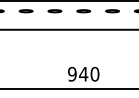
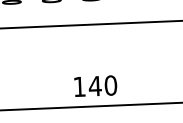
text: (72, 73) -> (79, 85), 940 -> 140

